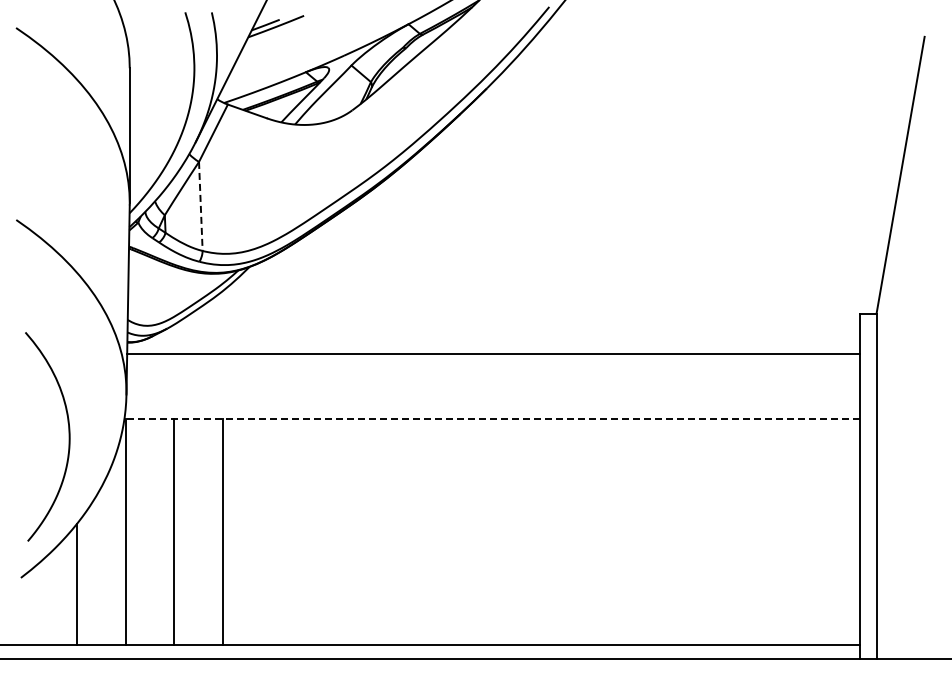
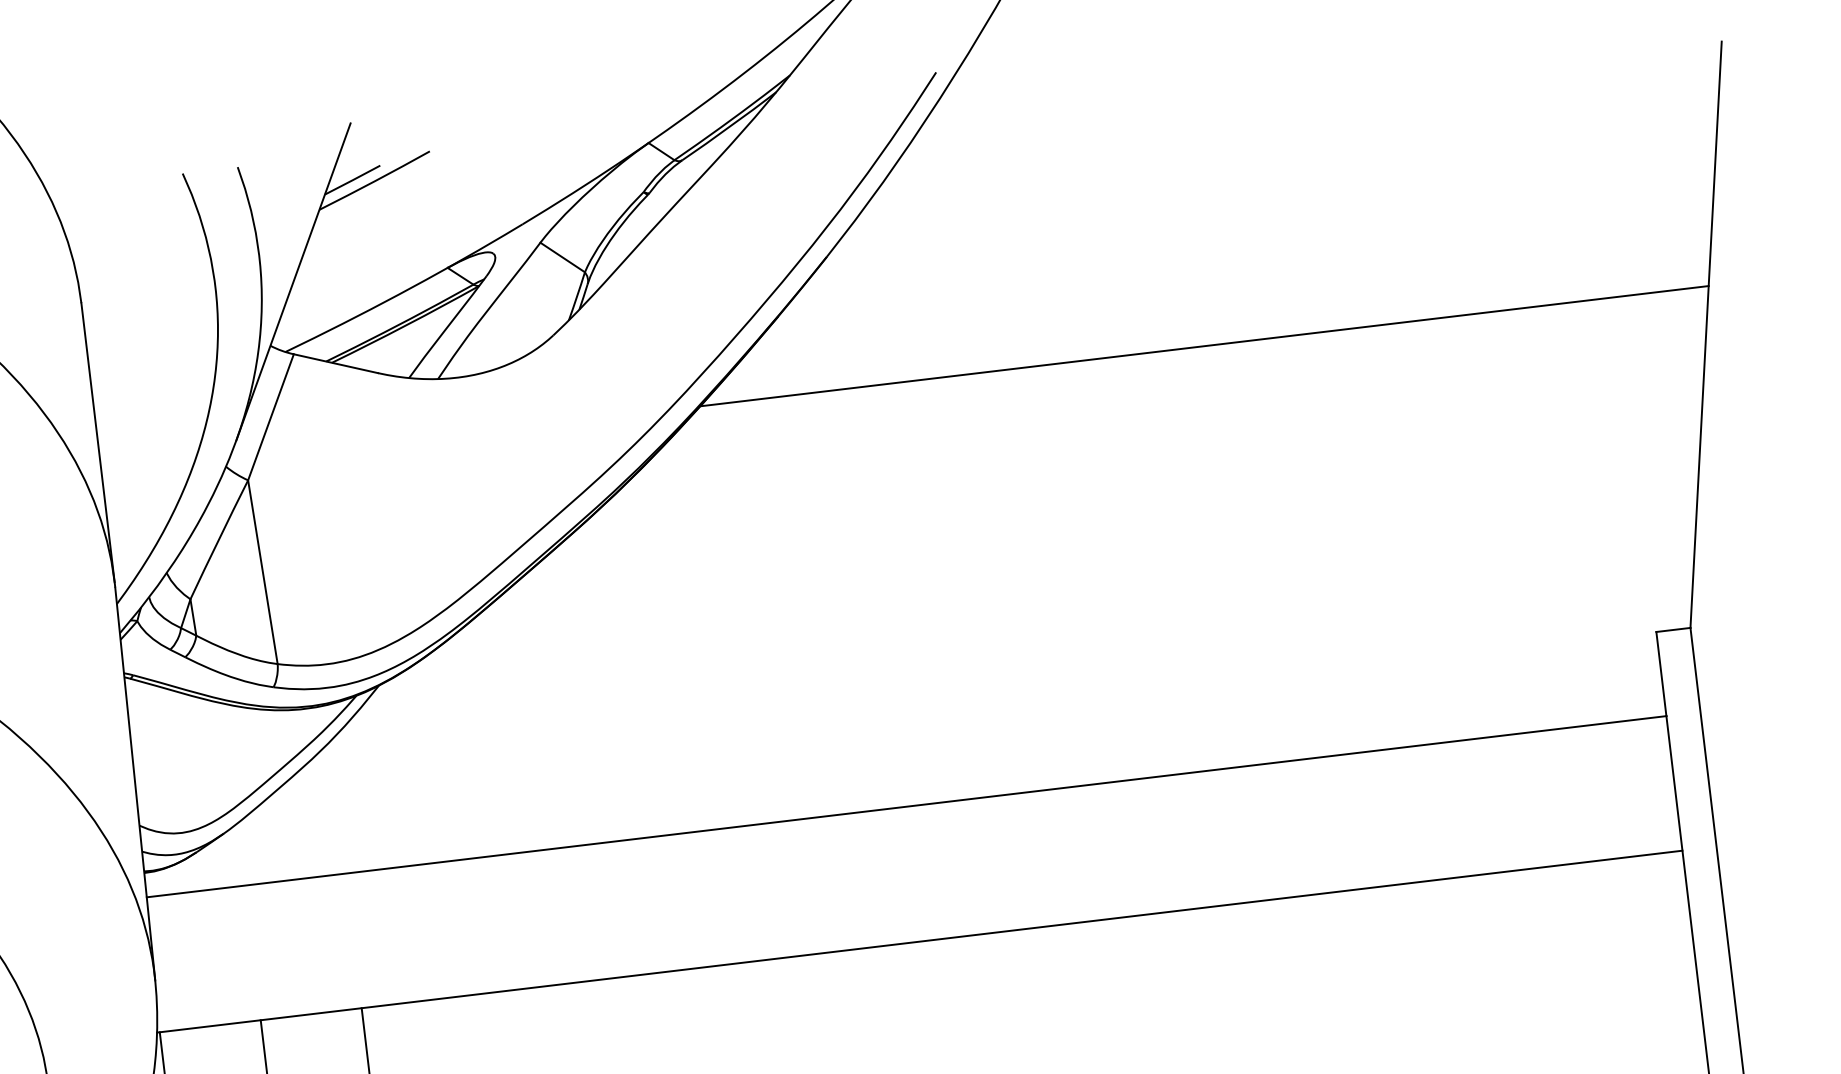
line: (661, 152) -> (1204, 346), added
line: (200, 206) -> (262, 572), dashed -> solid
line: (492, 419) -> (920, 941), dashed -> solid

